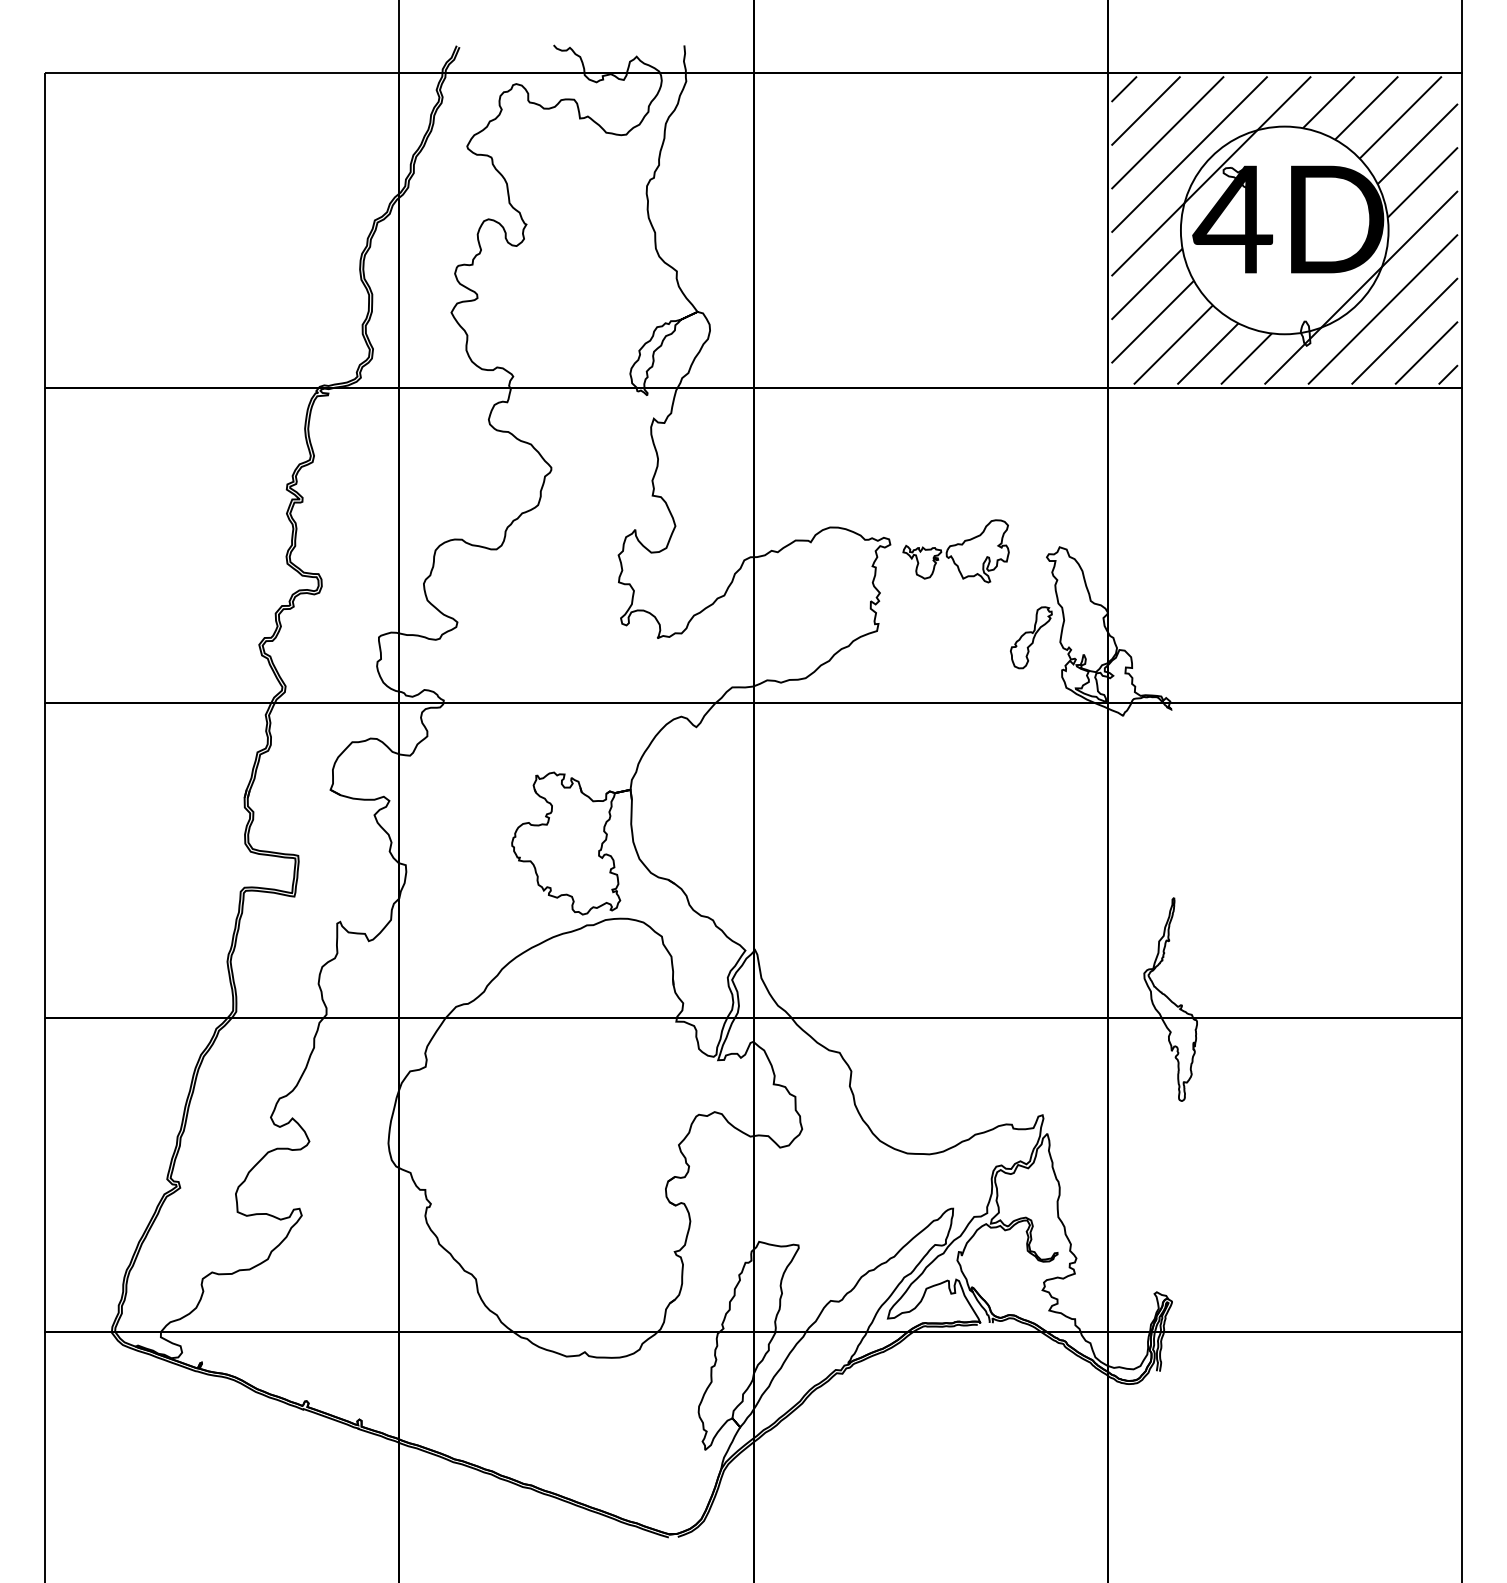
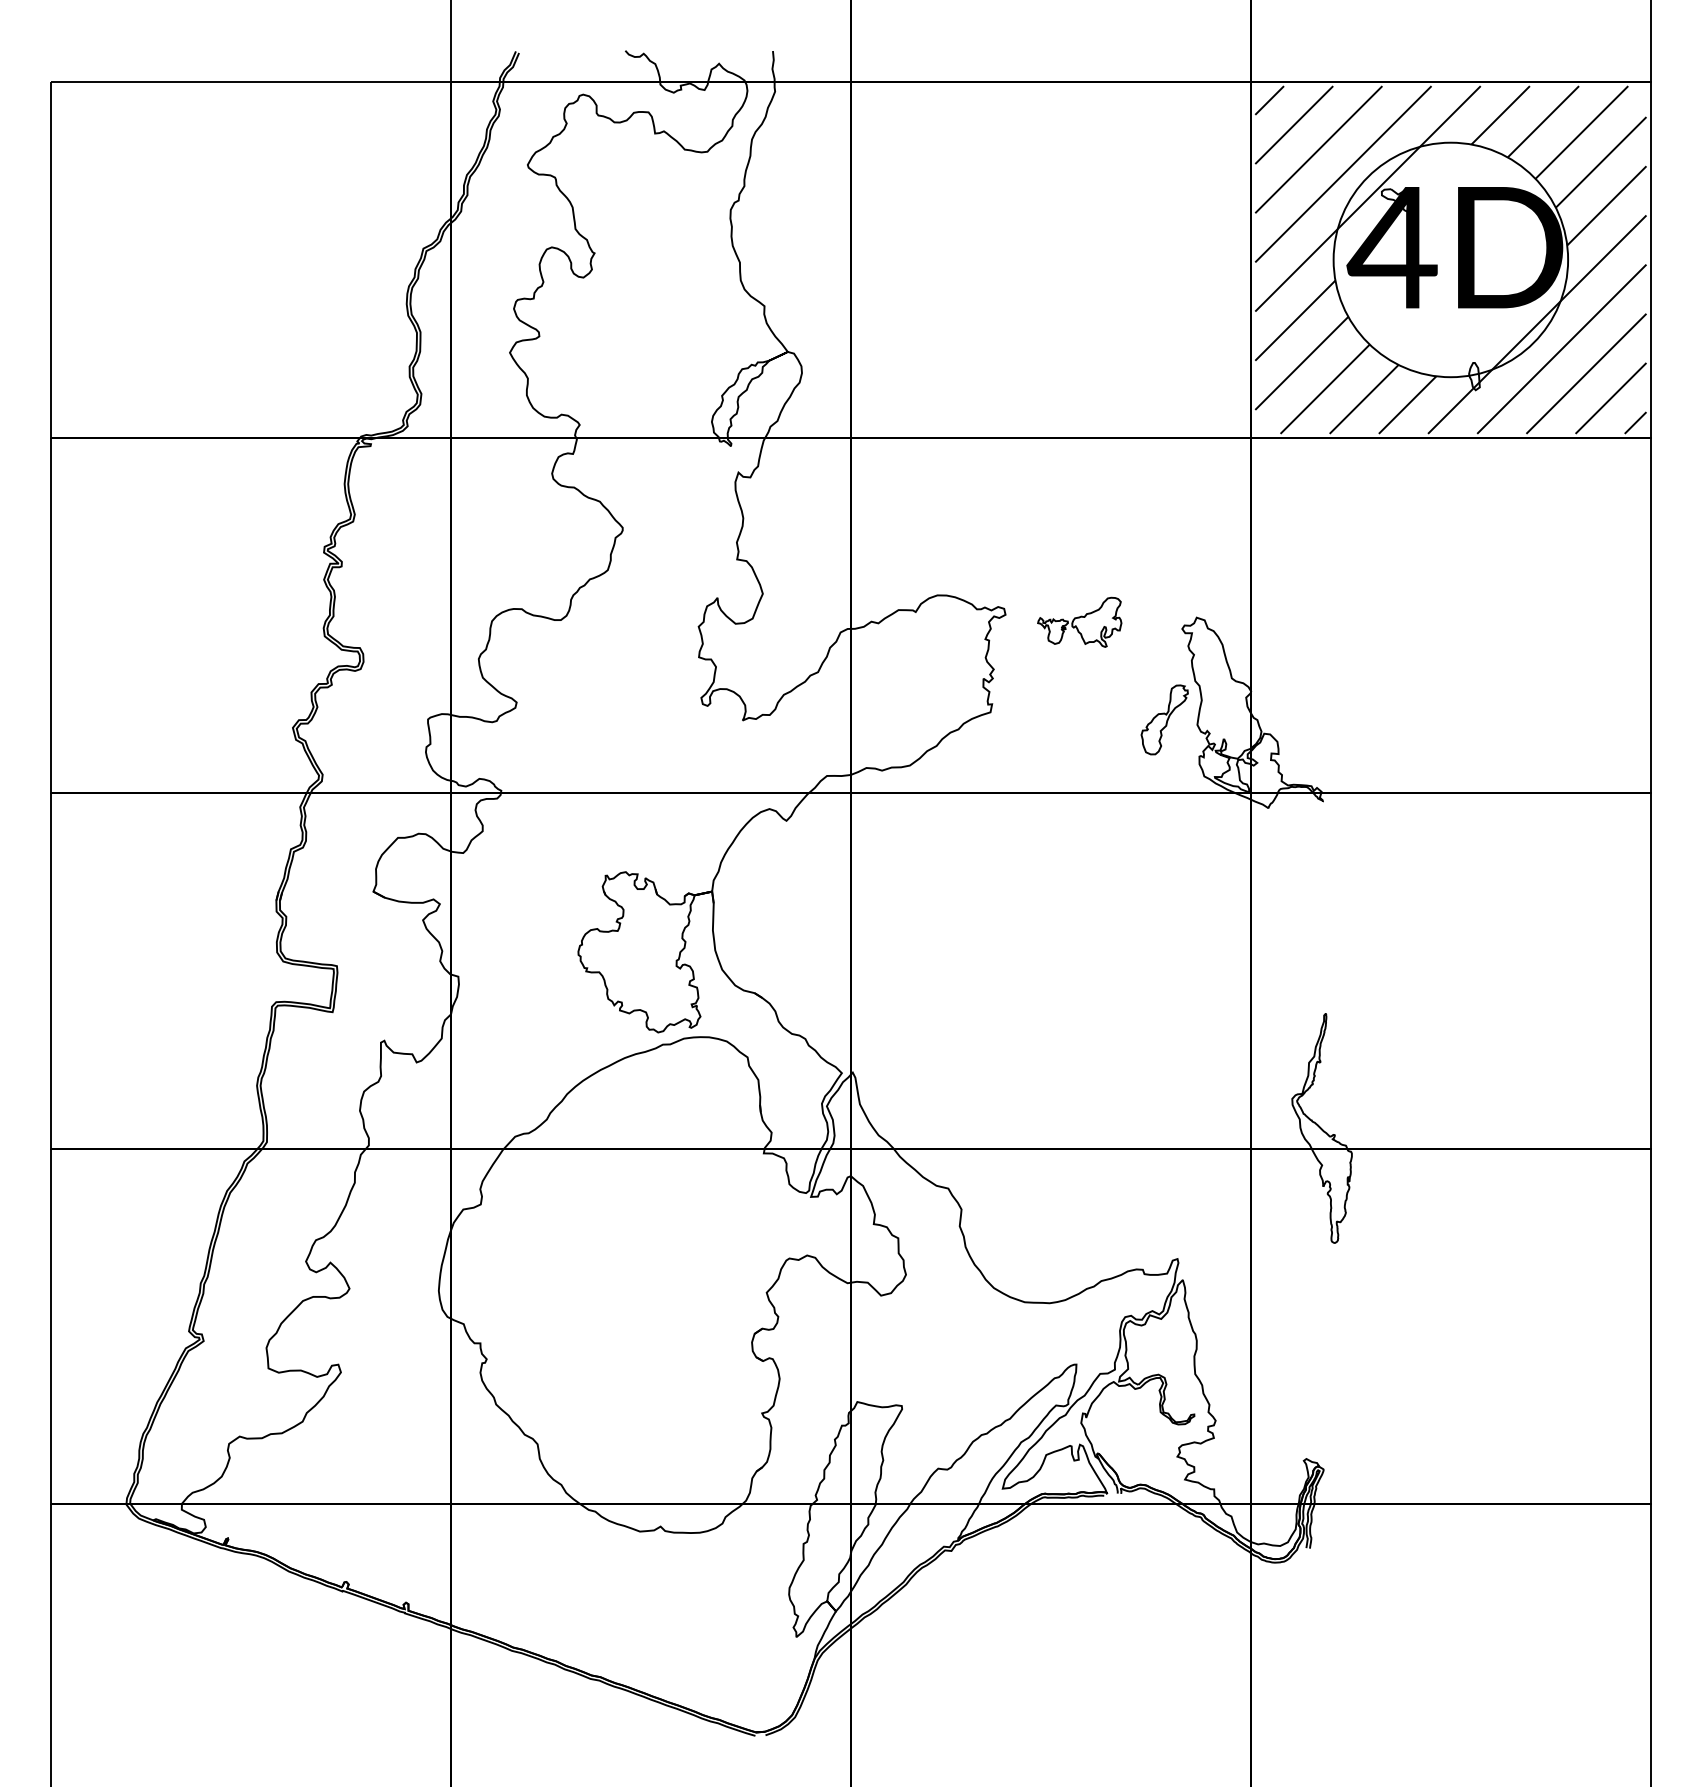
part: (955, 551) -> (1079, 622), size x0.7

